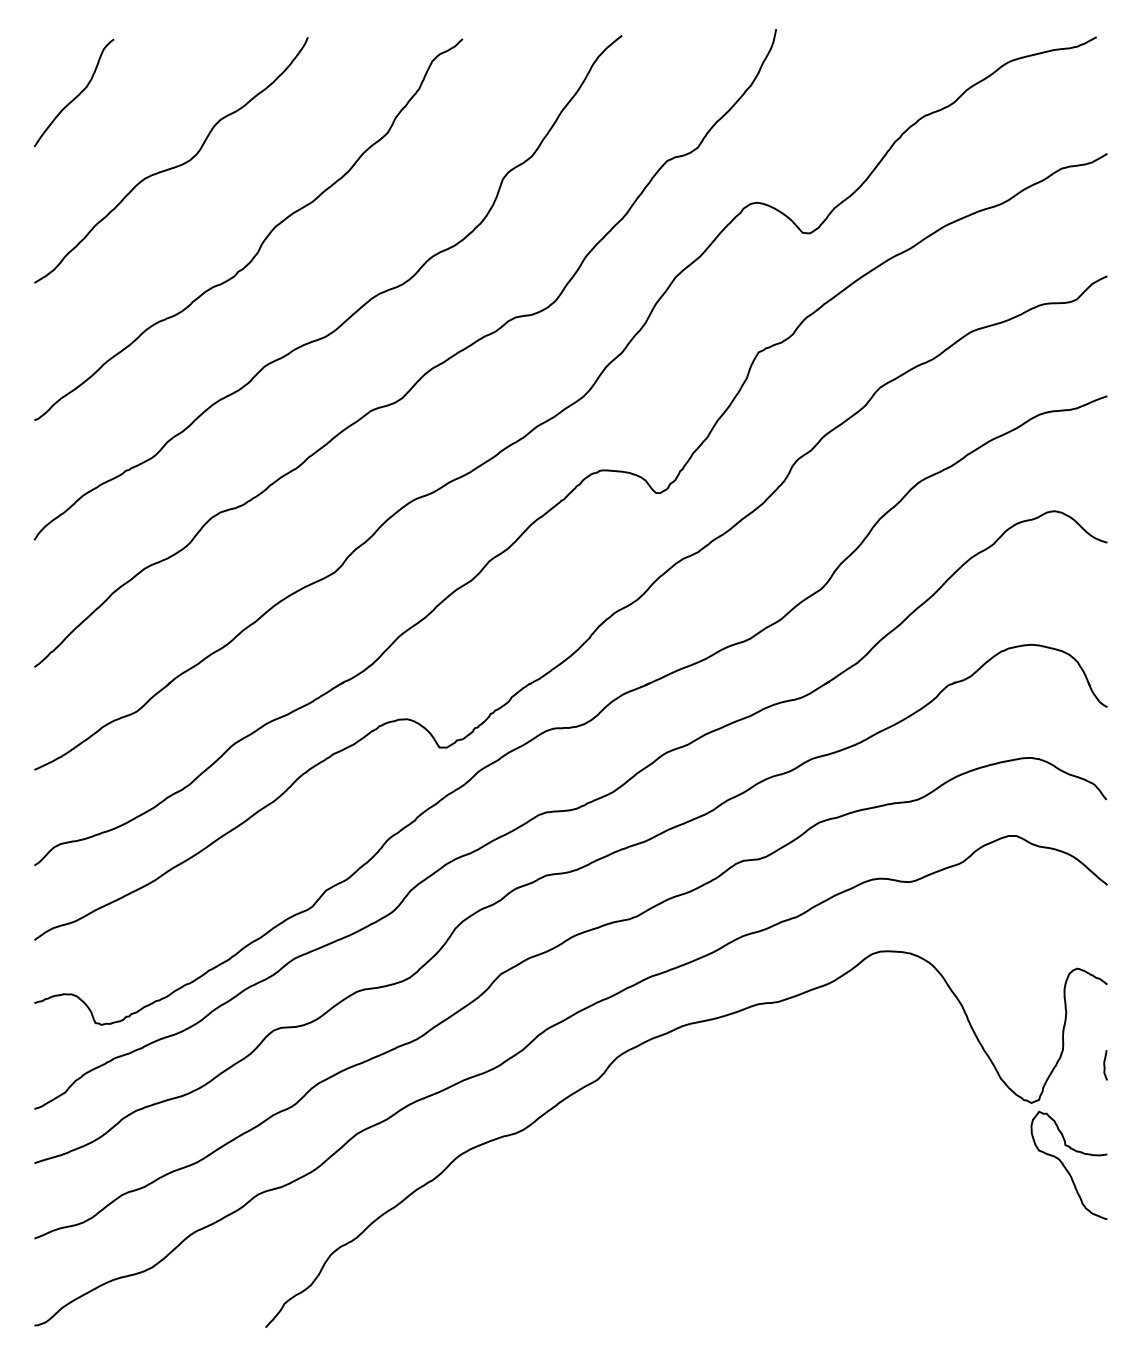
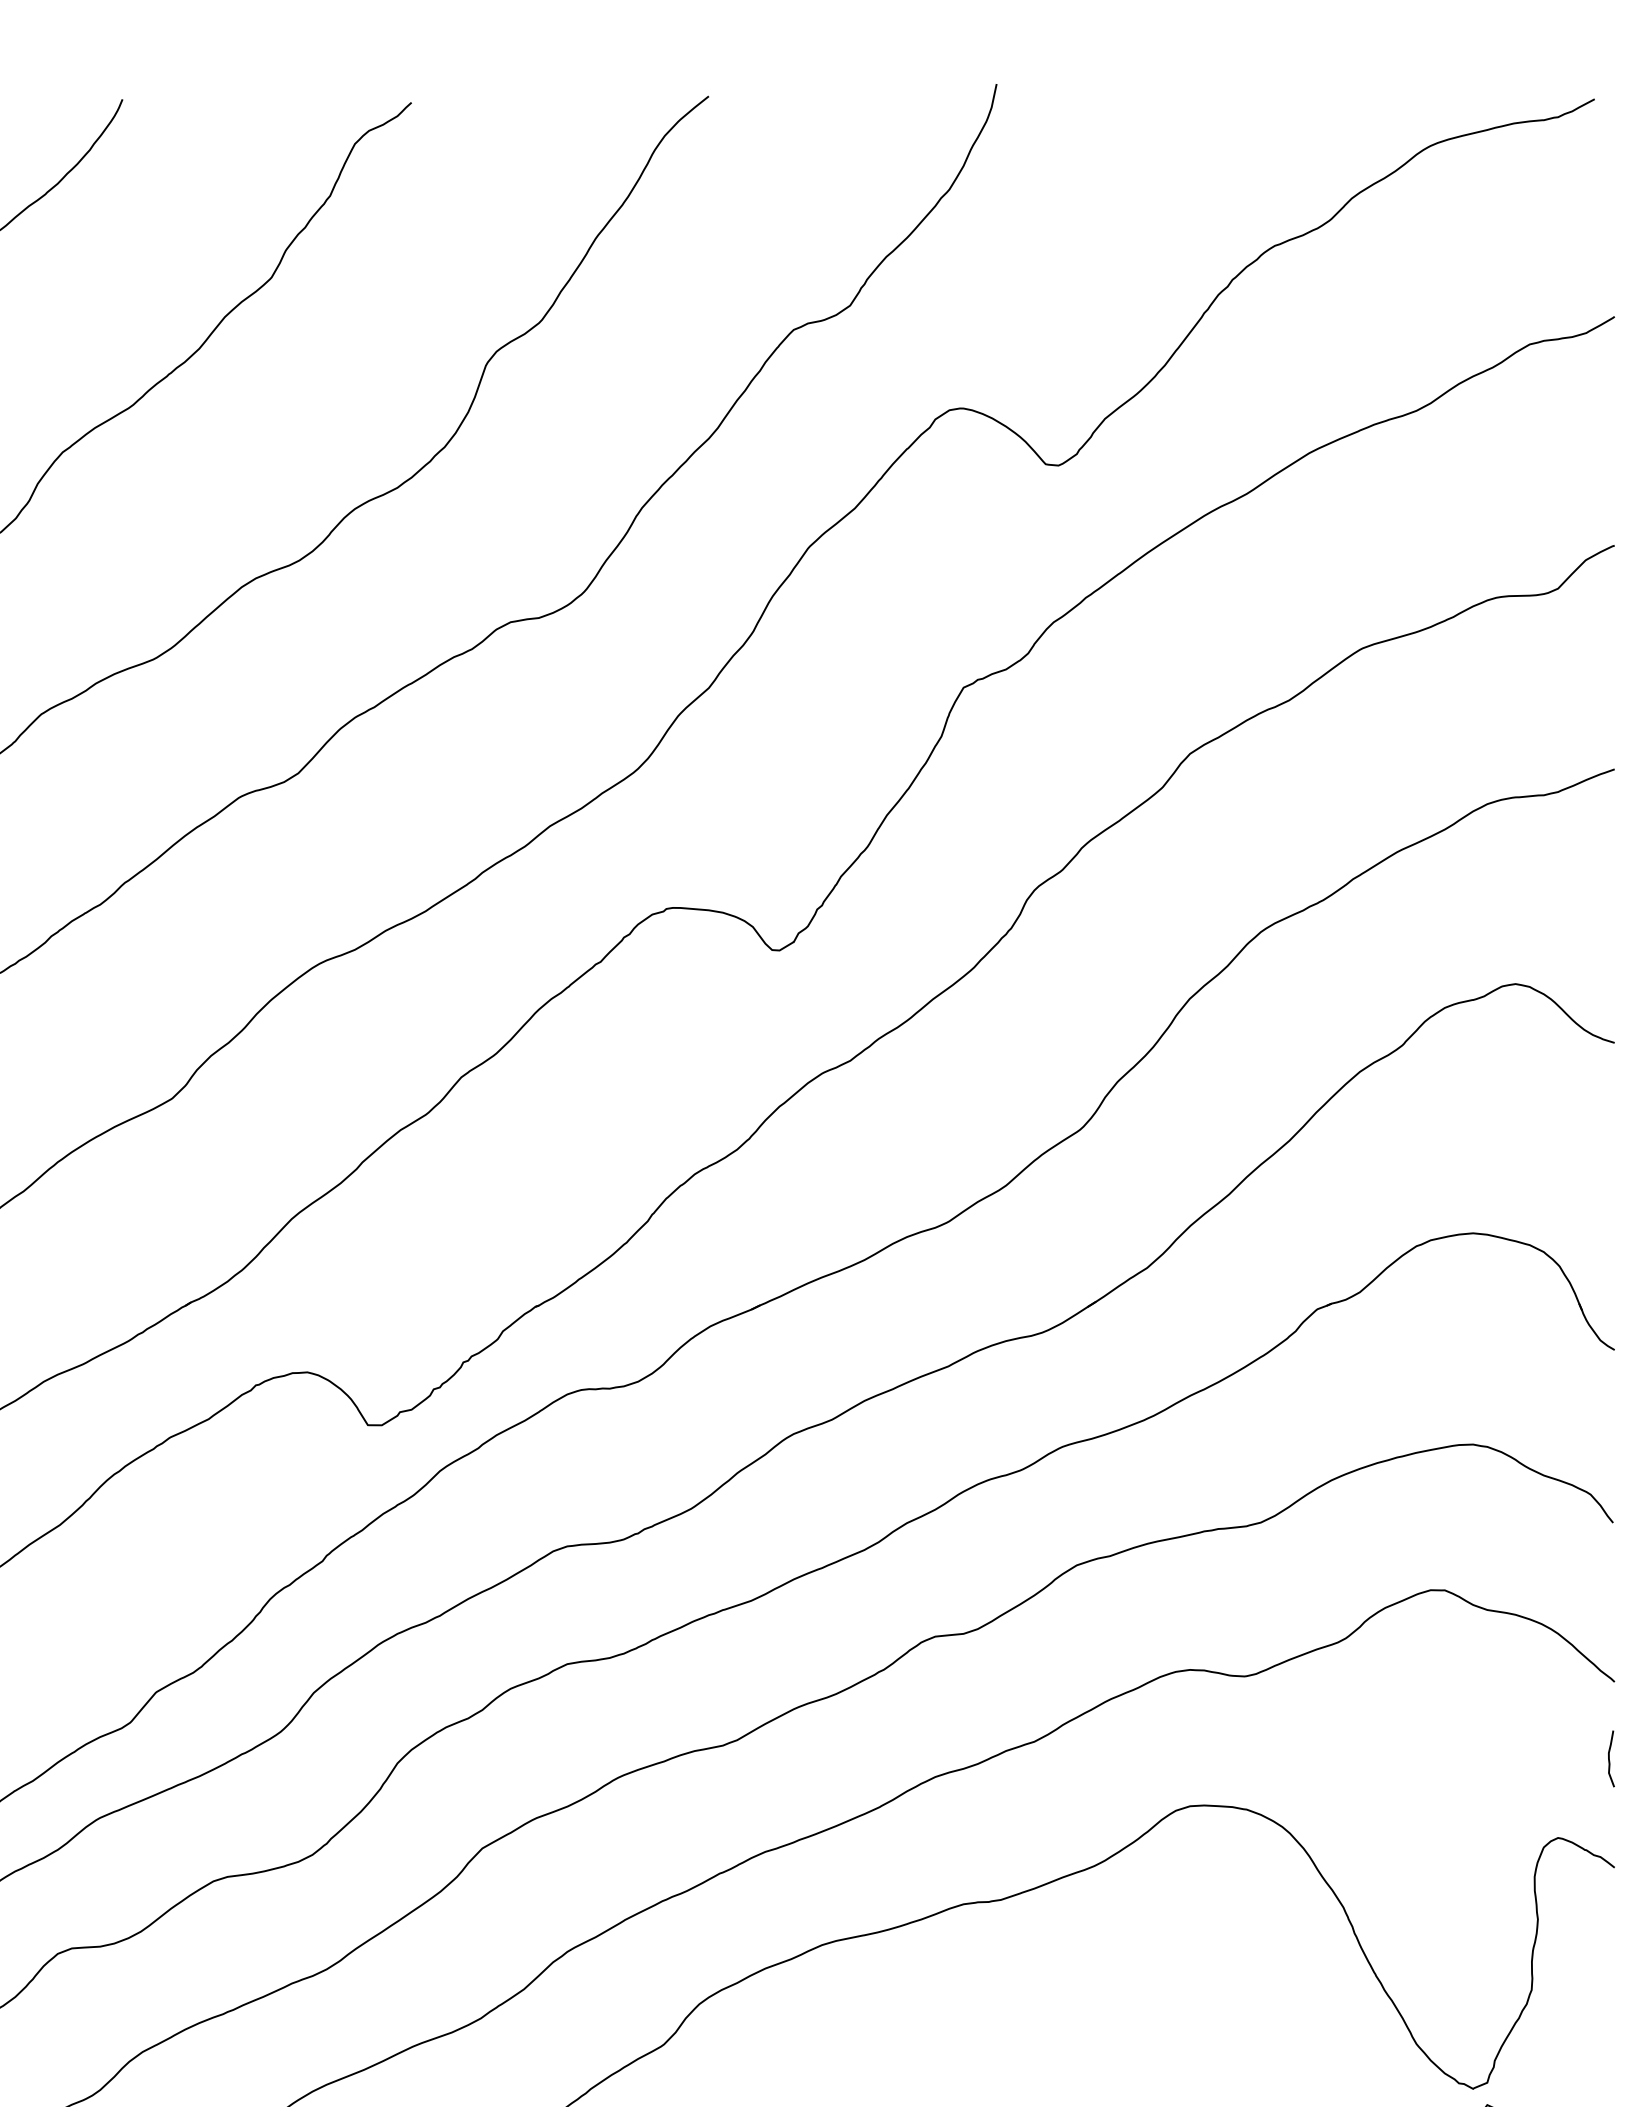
curve: (1105, 1065) -> (1611, 1759), moved

